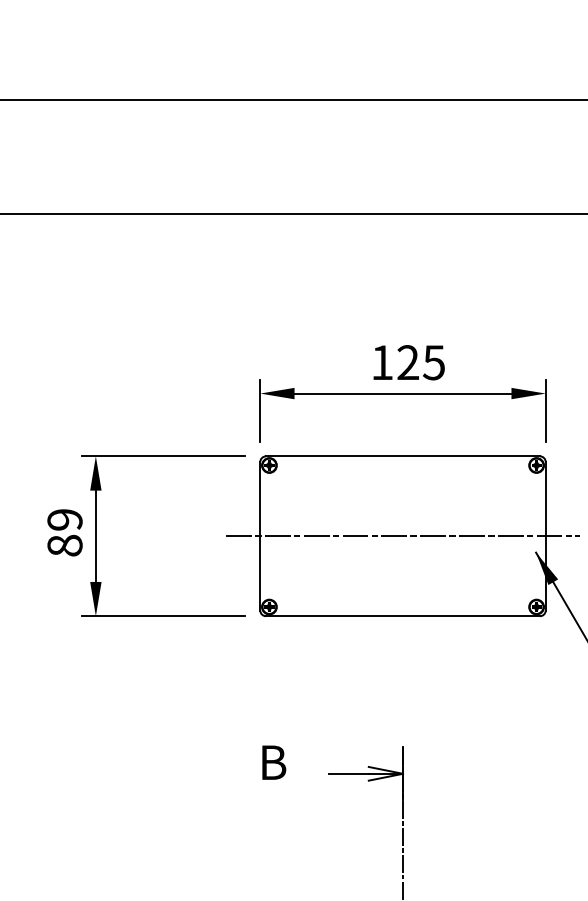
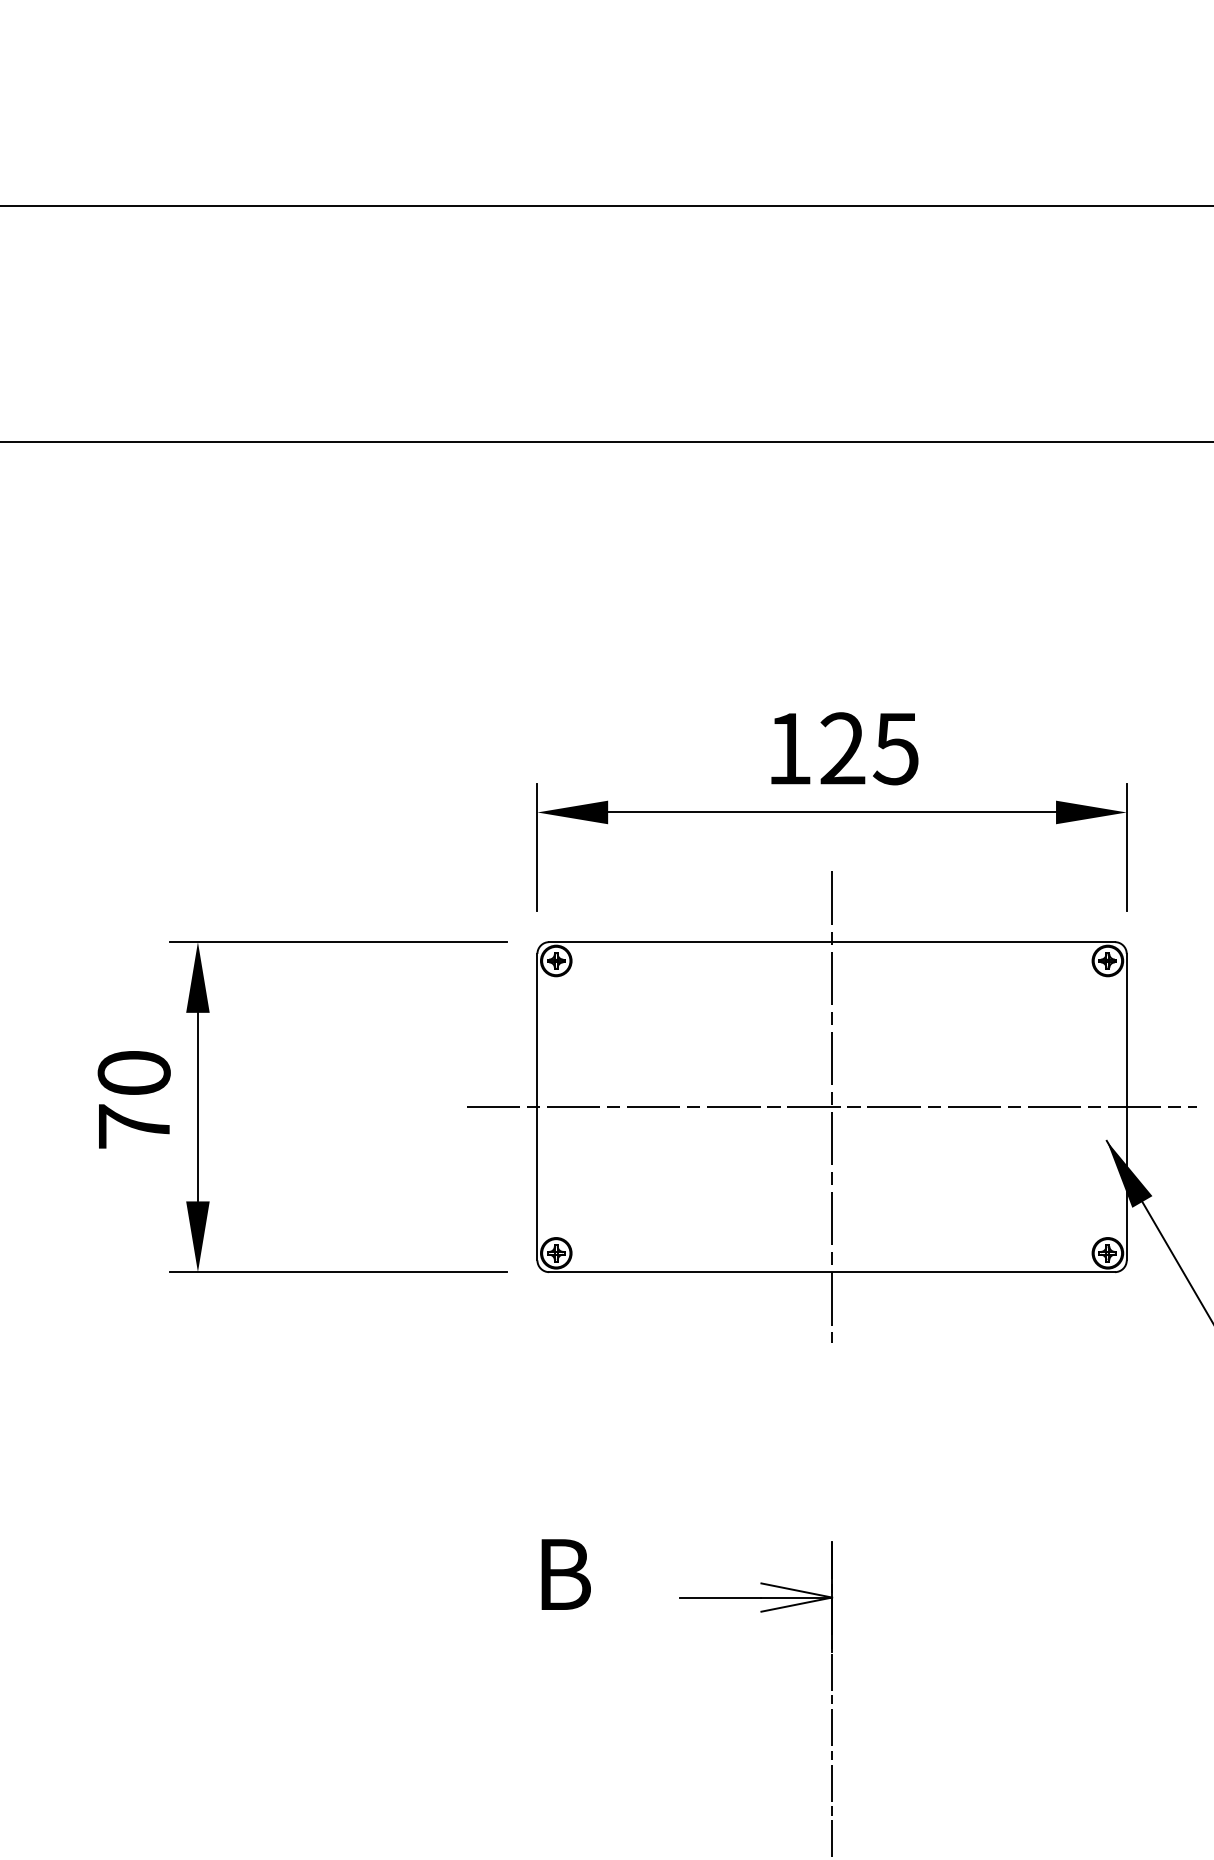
text: (64, 532) -> (133, 1099), 89 -> 70
line: (403, 536) -> (833, 1107), added

